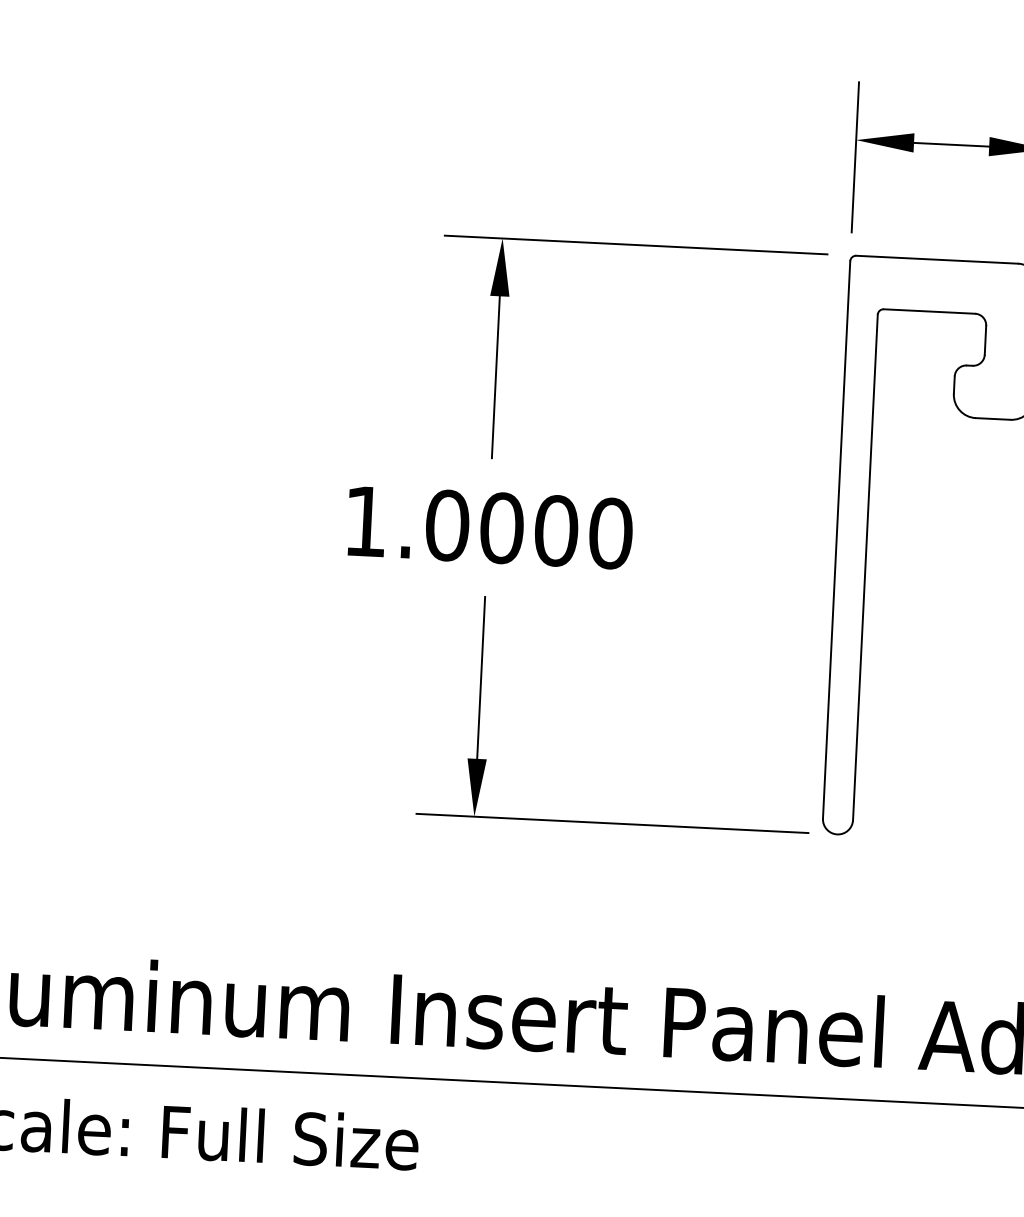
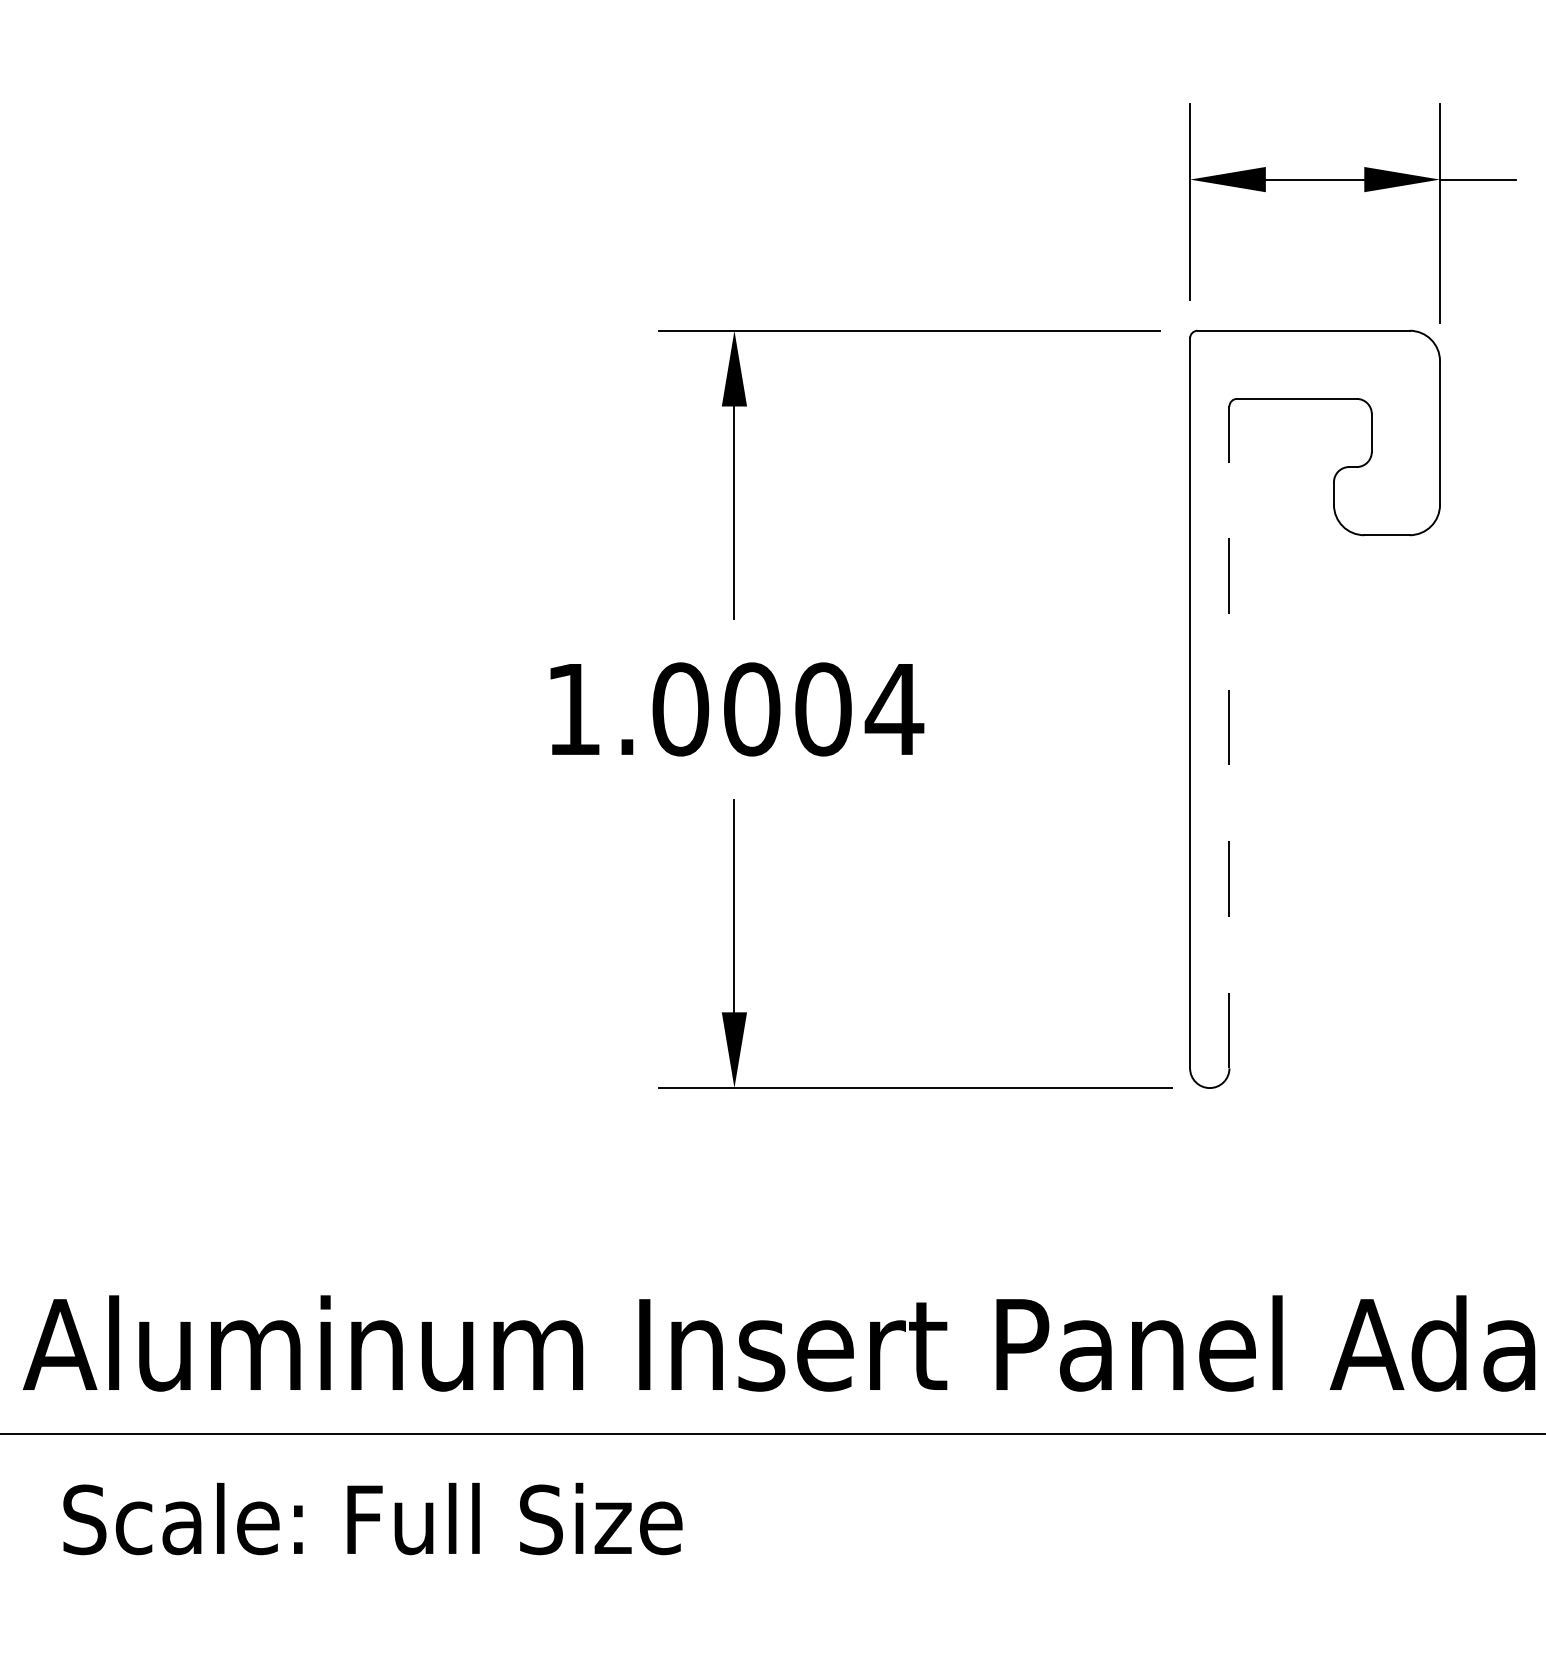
text: (610, 533) -> (894, 709), 1.0000 -> 1.0004
line: (865, 567) -> (1229, 737), solid -> dashed

